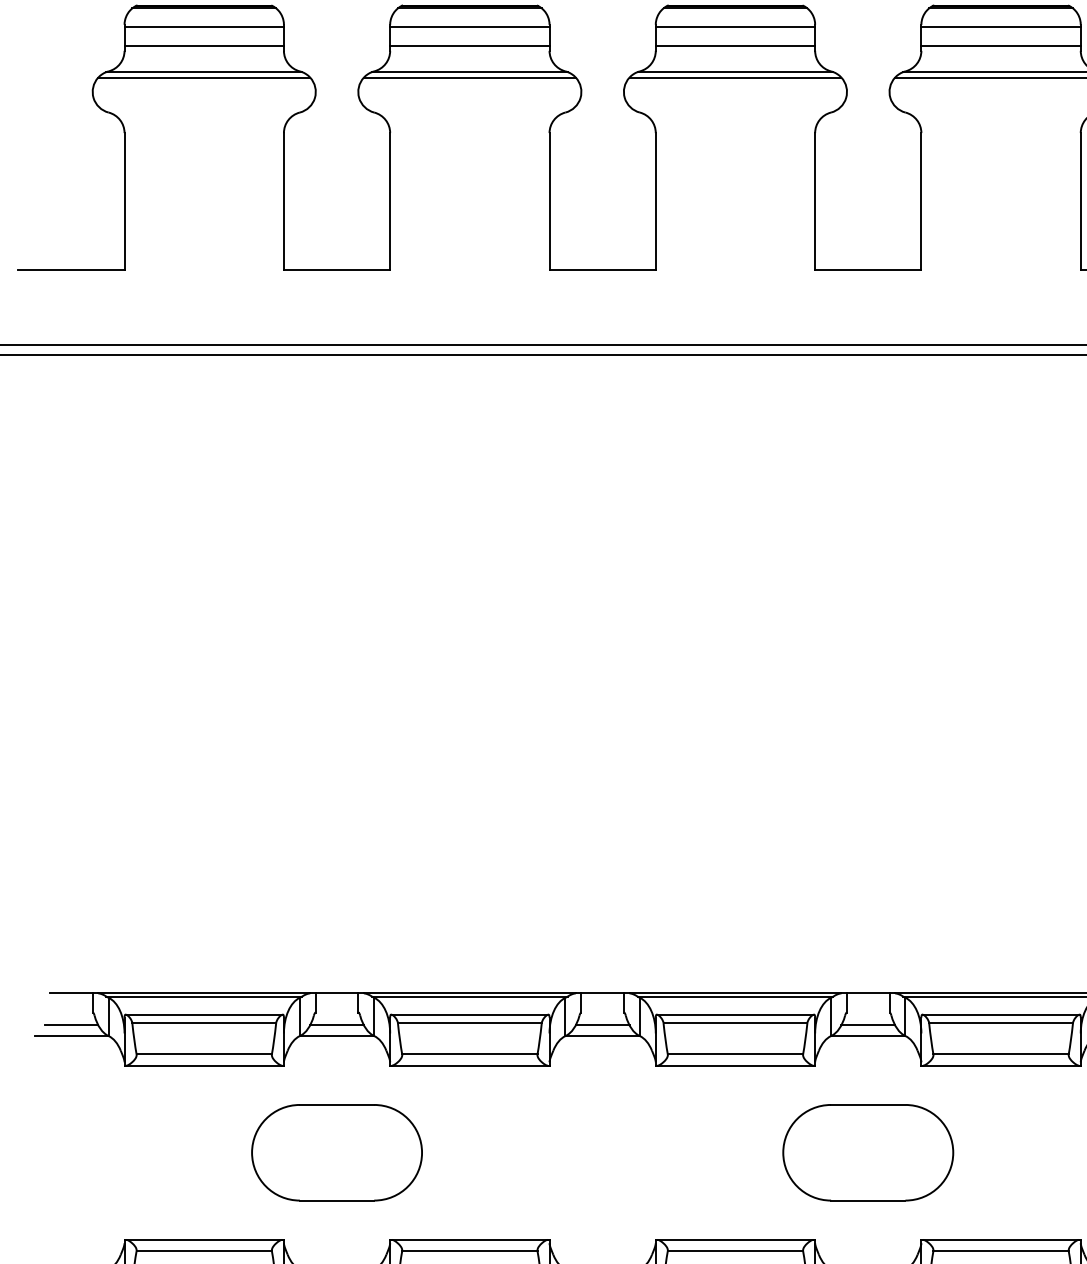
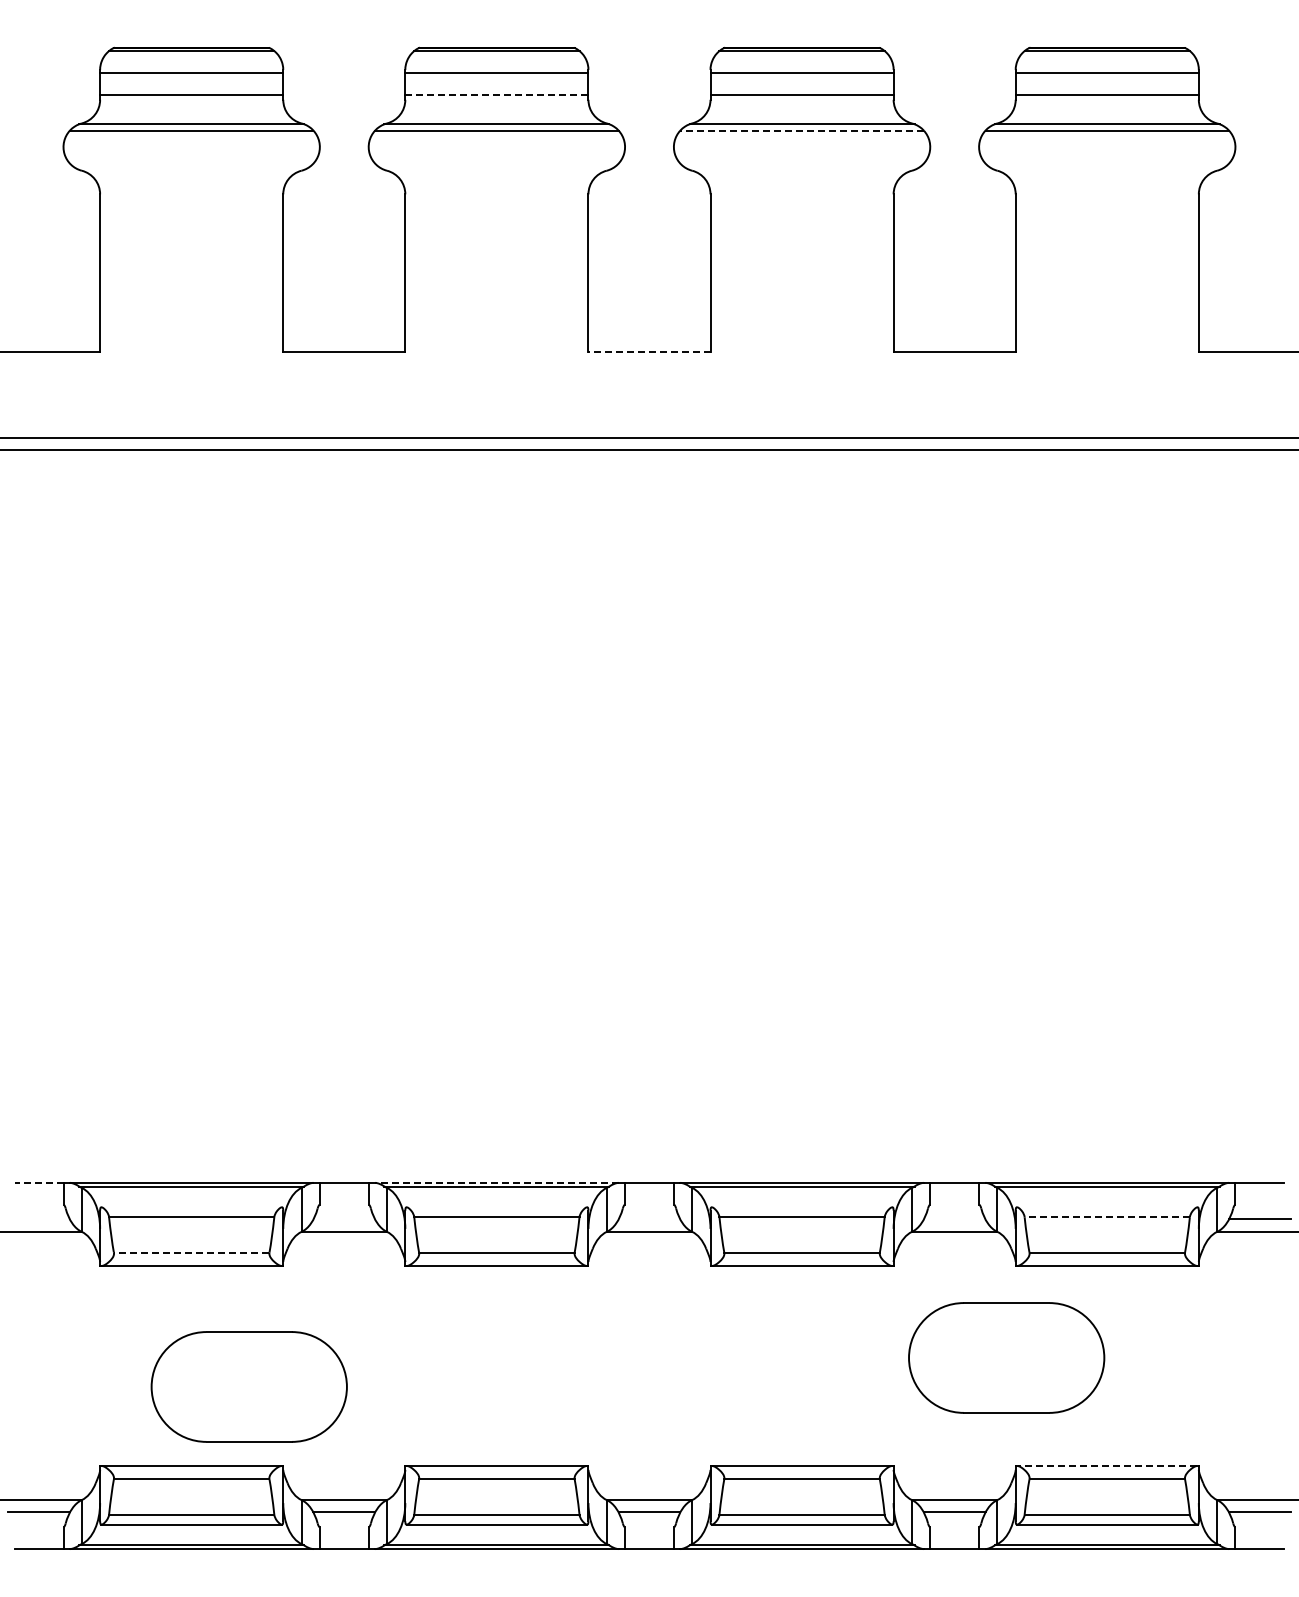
line: (469, 46) -> (496, 94), solid -> dashed
line: (735, 77) -> (802, 130), solid -> dashed
line: (601, 270) -> (648, 352), solid -> dashed
line: (70, 993) -> (38, 1182), solid -> dashed
line: (469, 993) -> (496, 1182), solid -> dashed
line: (204, 1014) -> (191, 1207), removed
line: (469, 1014) -> (496, 1207), removed
line: (734, 1014) -> (801, 1207), removed
line: (1001, 1014) -> (1107, 1207), removed
line: (1001, 1023) -> (1107, 1217), solid -> dashed
line: (70, 1025) -> (38, 1219), removed
line: (337, 1025) -> (344, 1219), removed
line: (602, 1025) -> (649, 1219), removed
line: (868, 1025) -> (954, 1219), removed
line: (204, 1054) -> (191, 1252), solid -> dashed
part: (336, 1152) -> (248, 1386), moved
part: (868, 1152) -> (1006, 1357), moved
line: (1000, 1240) -> (1106, 1466), solid -> dashed

